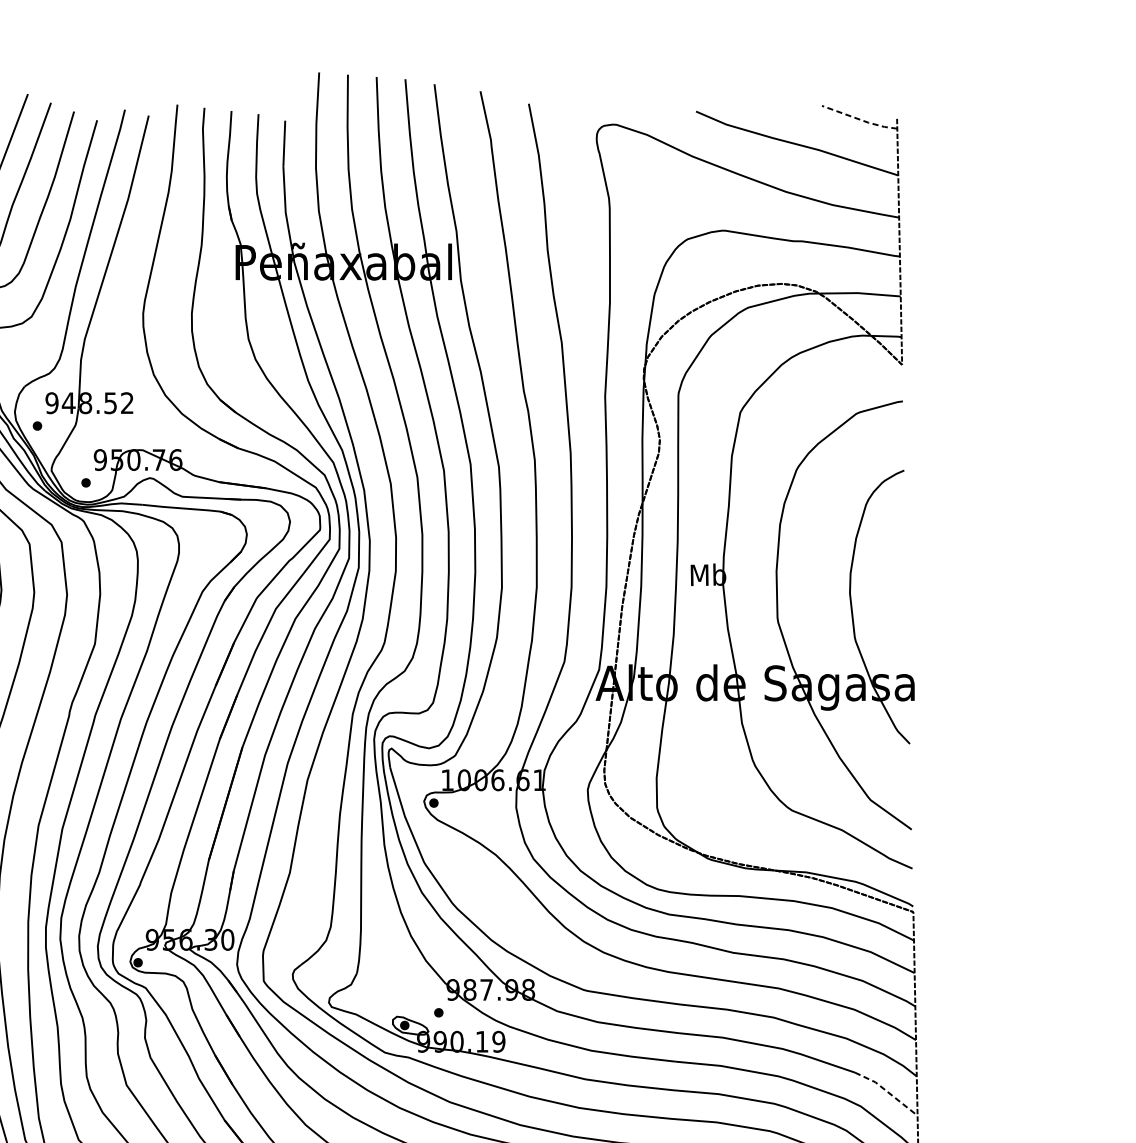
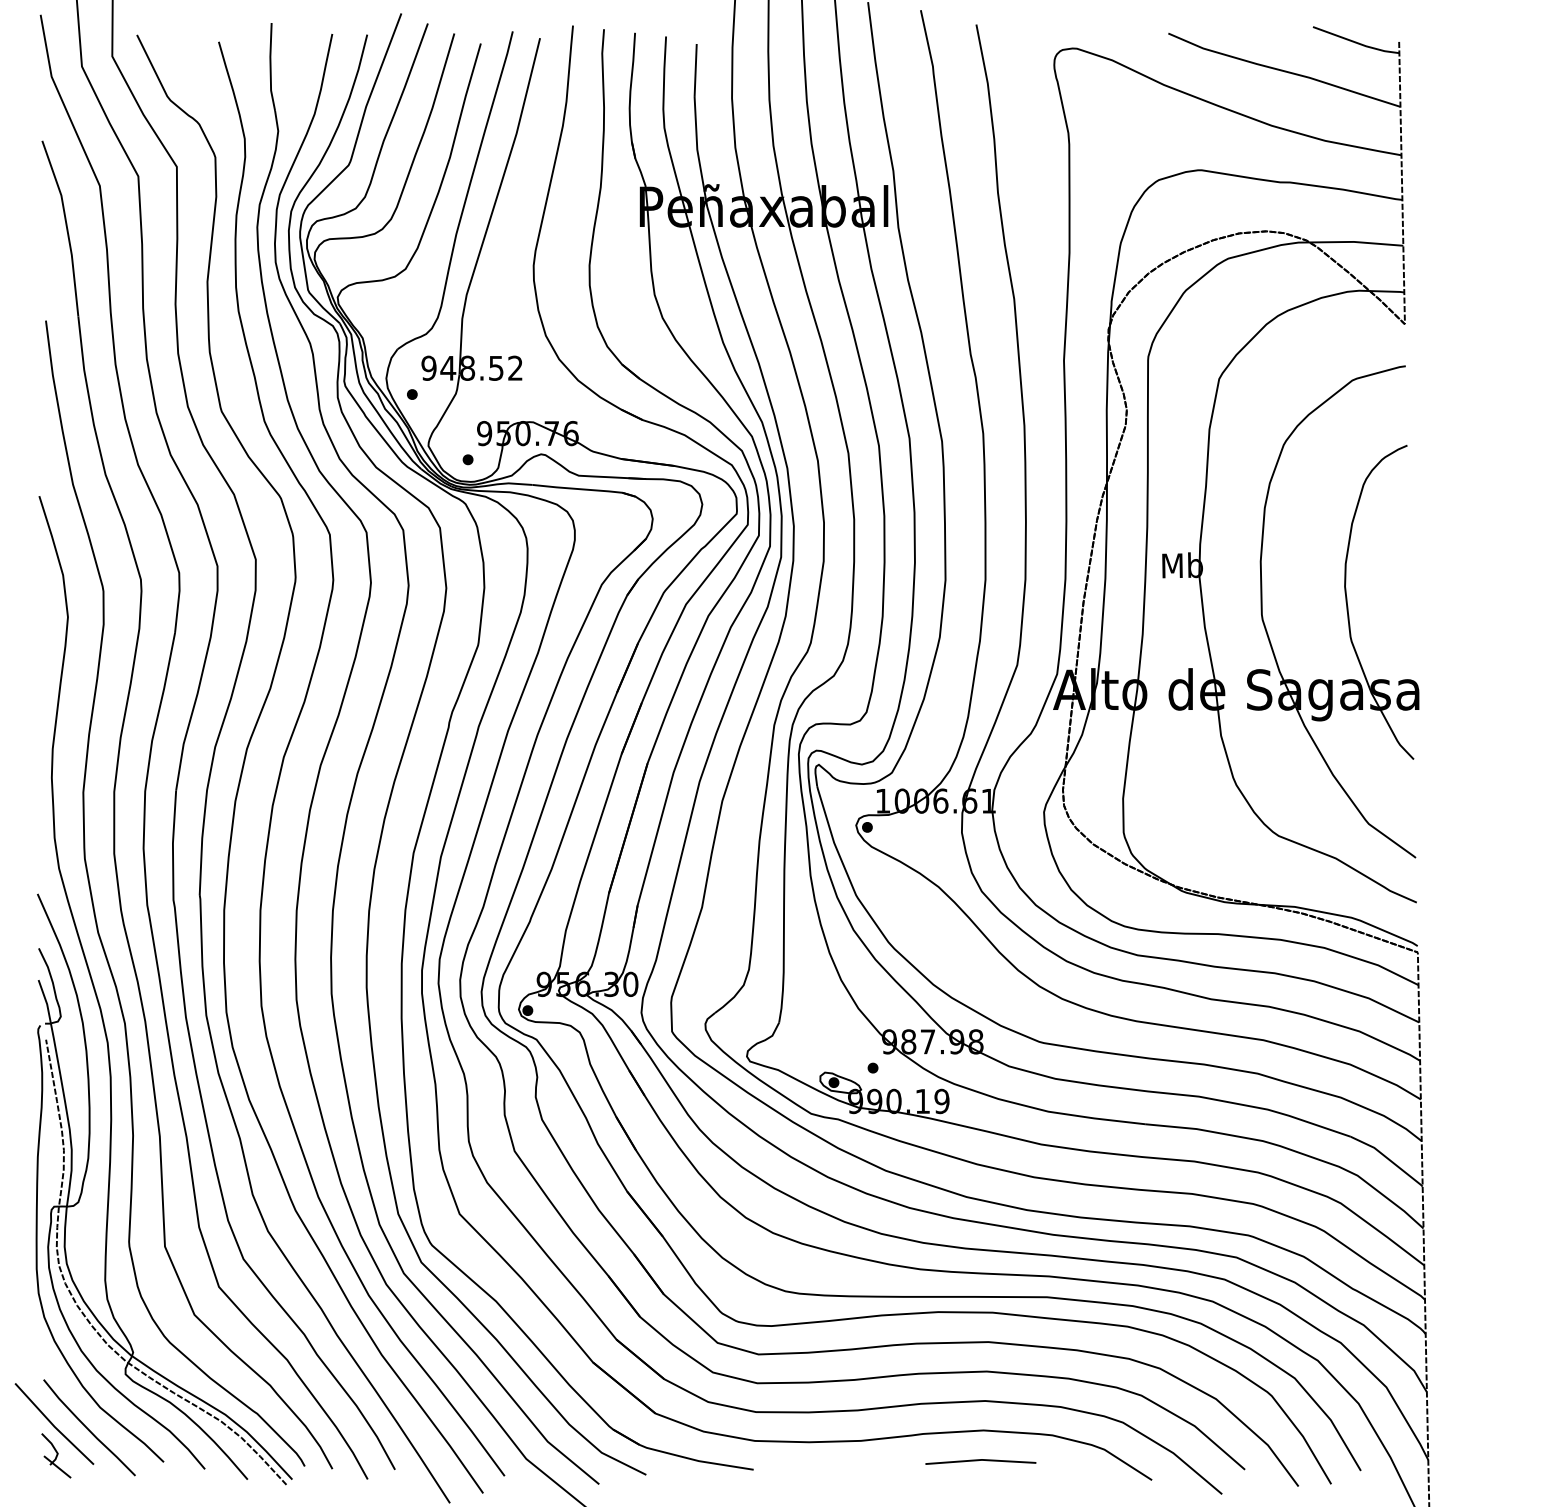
line: (859, 119) -> (1356, 42), dashed -> solid
line: (887, 1091) -> (1388, 1158), dashed -> solid

